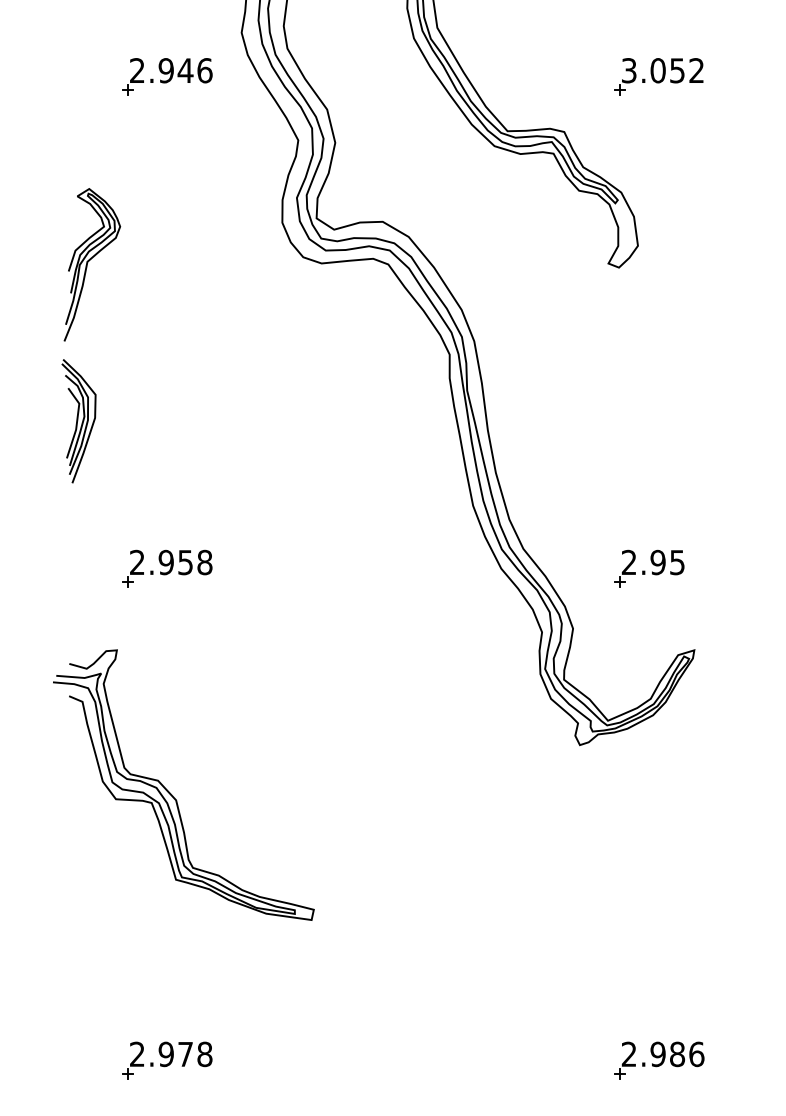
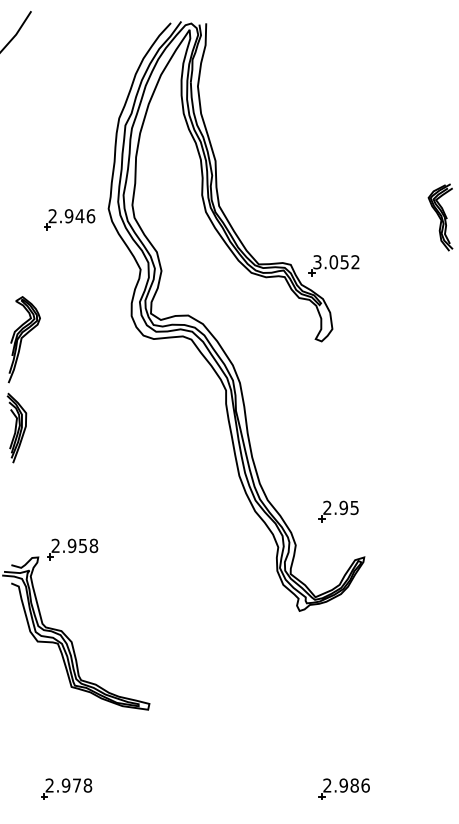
part: (166, 76) -> (69, 219), moved
part: (657, 76) -> (333, 265), moved
part: (166, 568) -> (72, 549), moved

